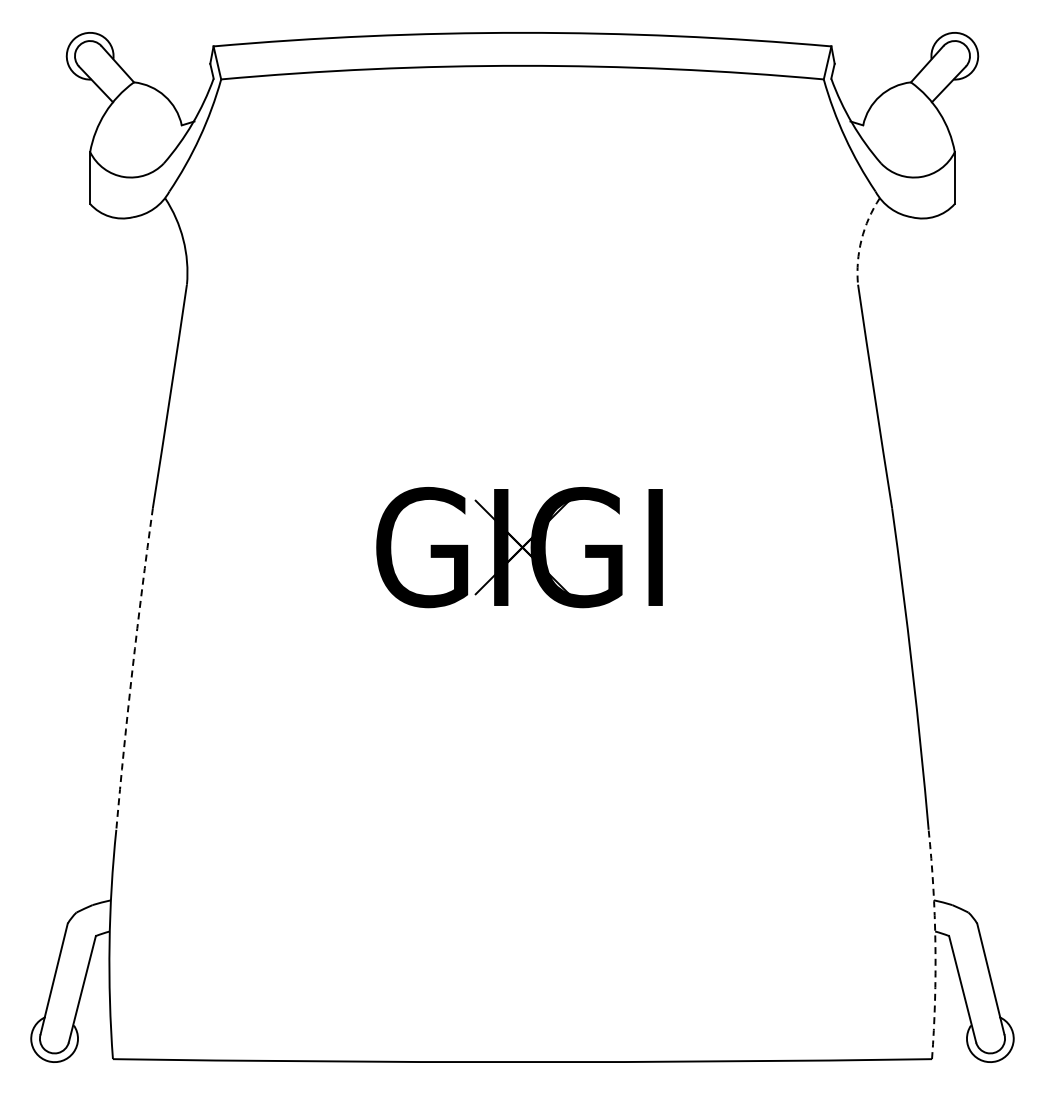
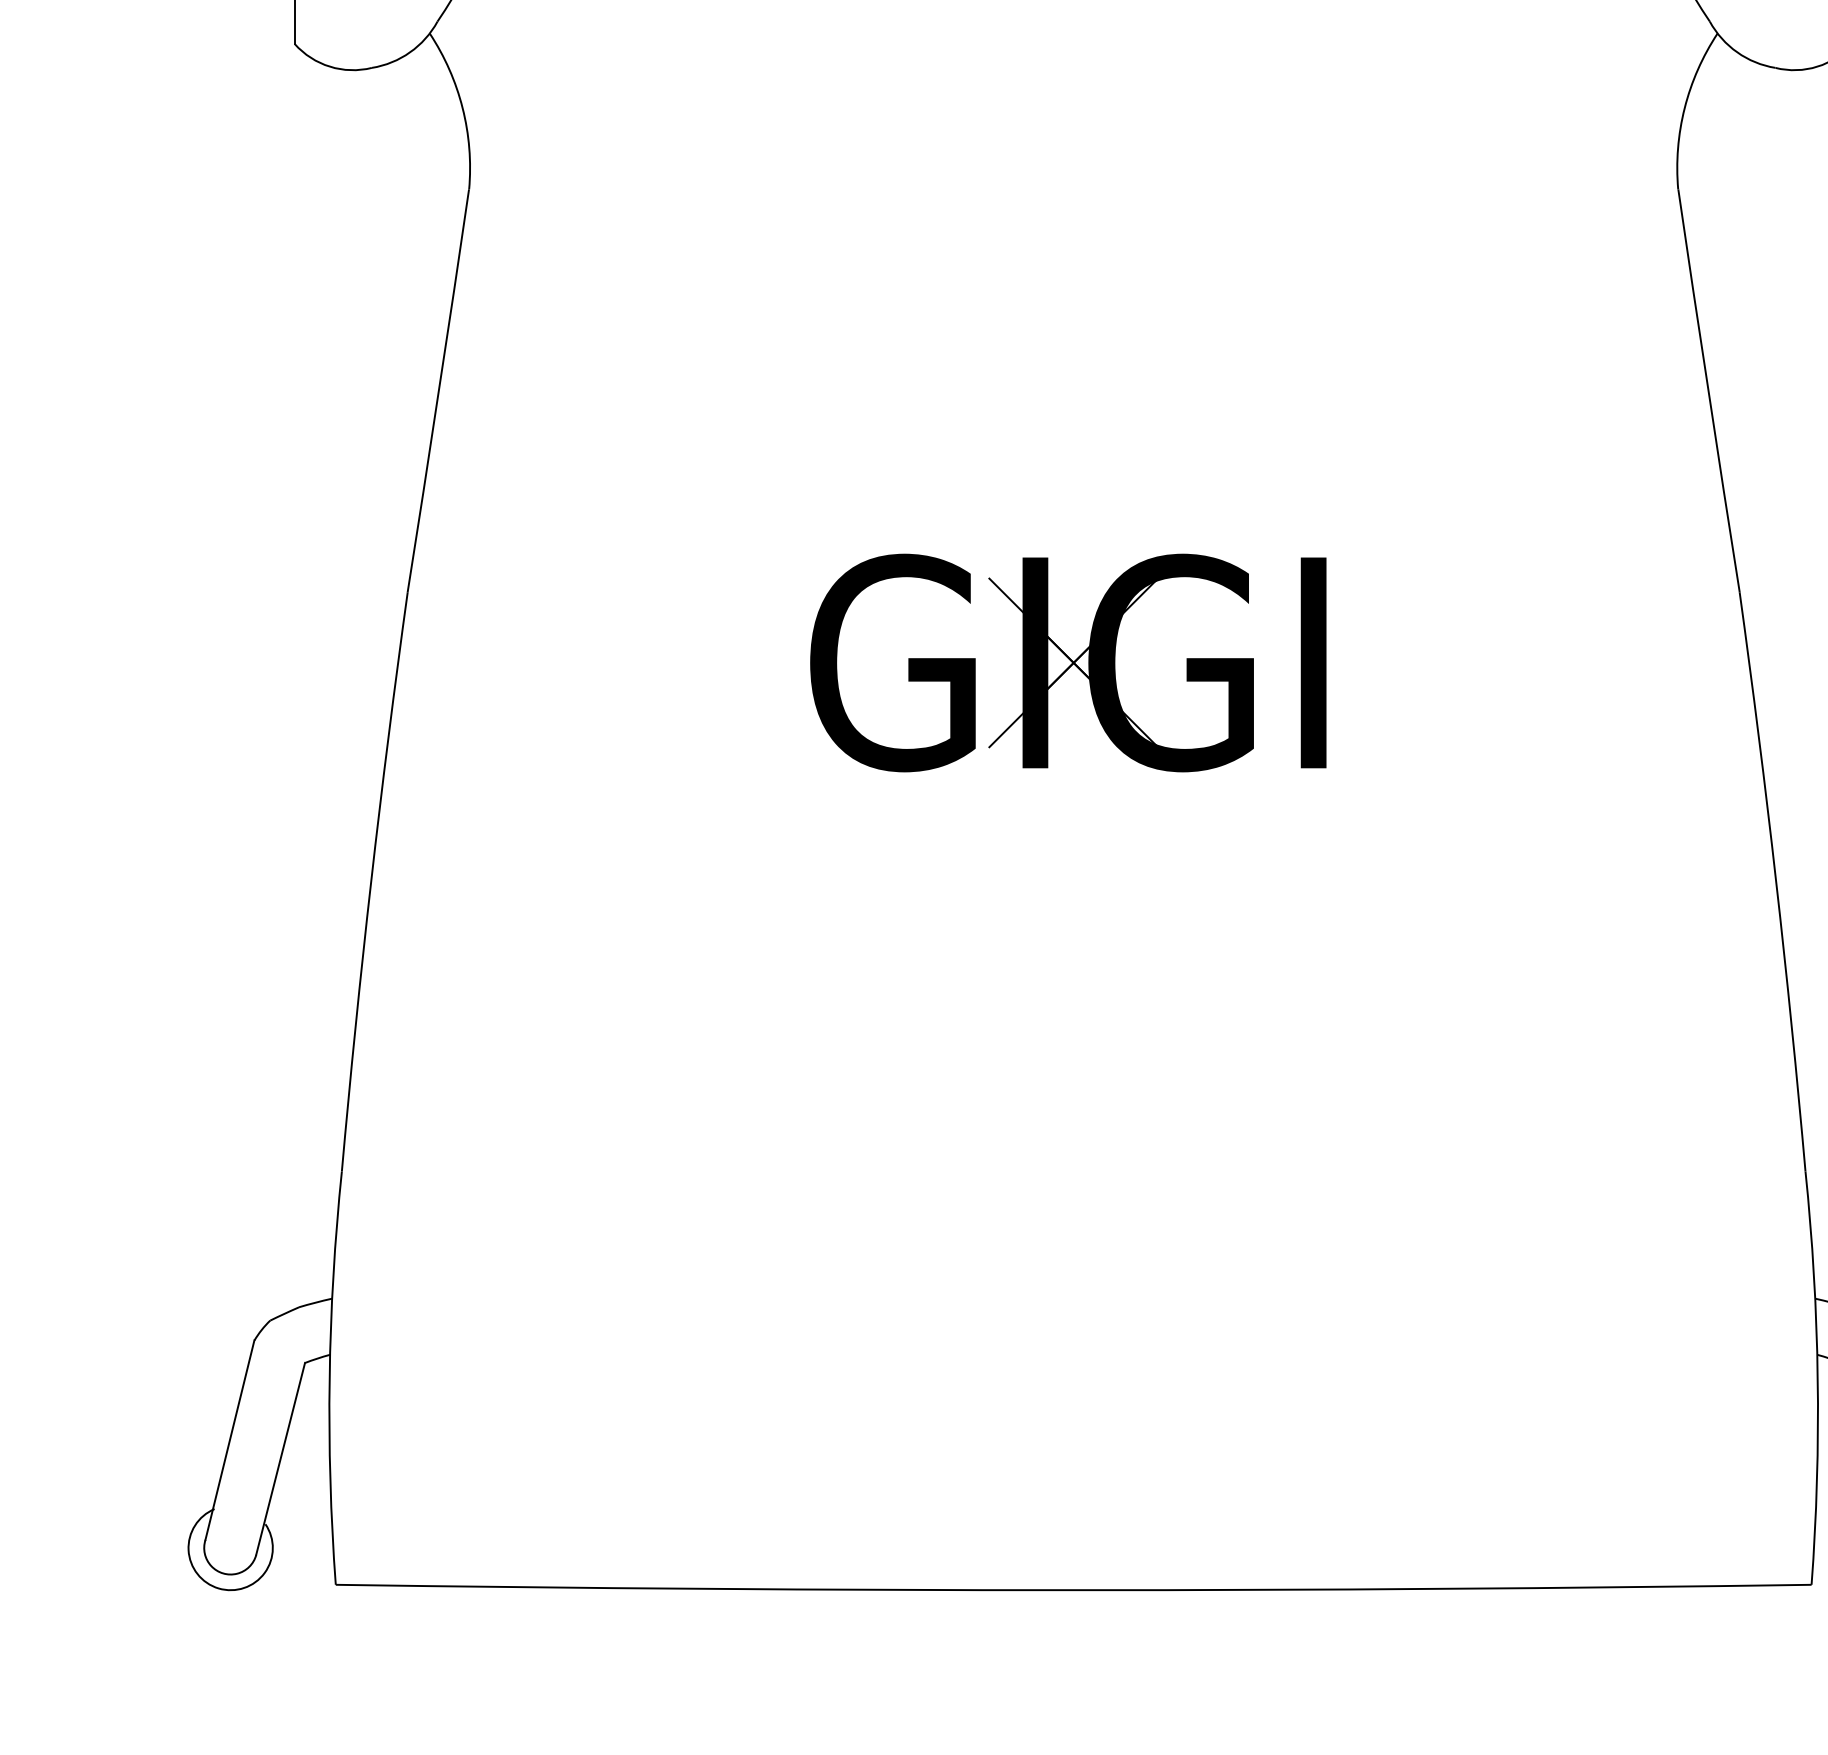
arc: (861, 239) -> (1684, 107), dashed -> solid
arc: (132, 668) -> (370, 880), dashed -> solid
arc: (935, 944) -> (1817, 1378), dashed -> solid

